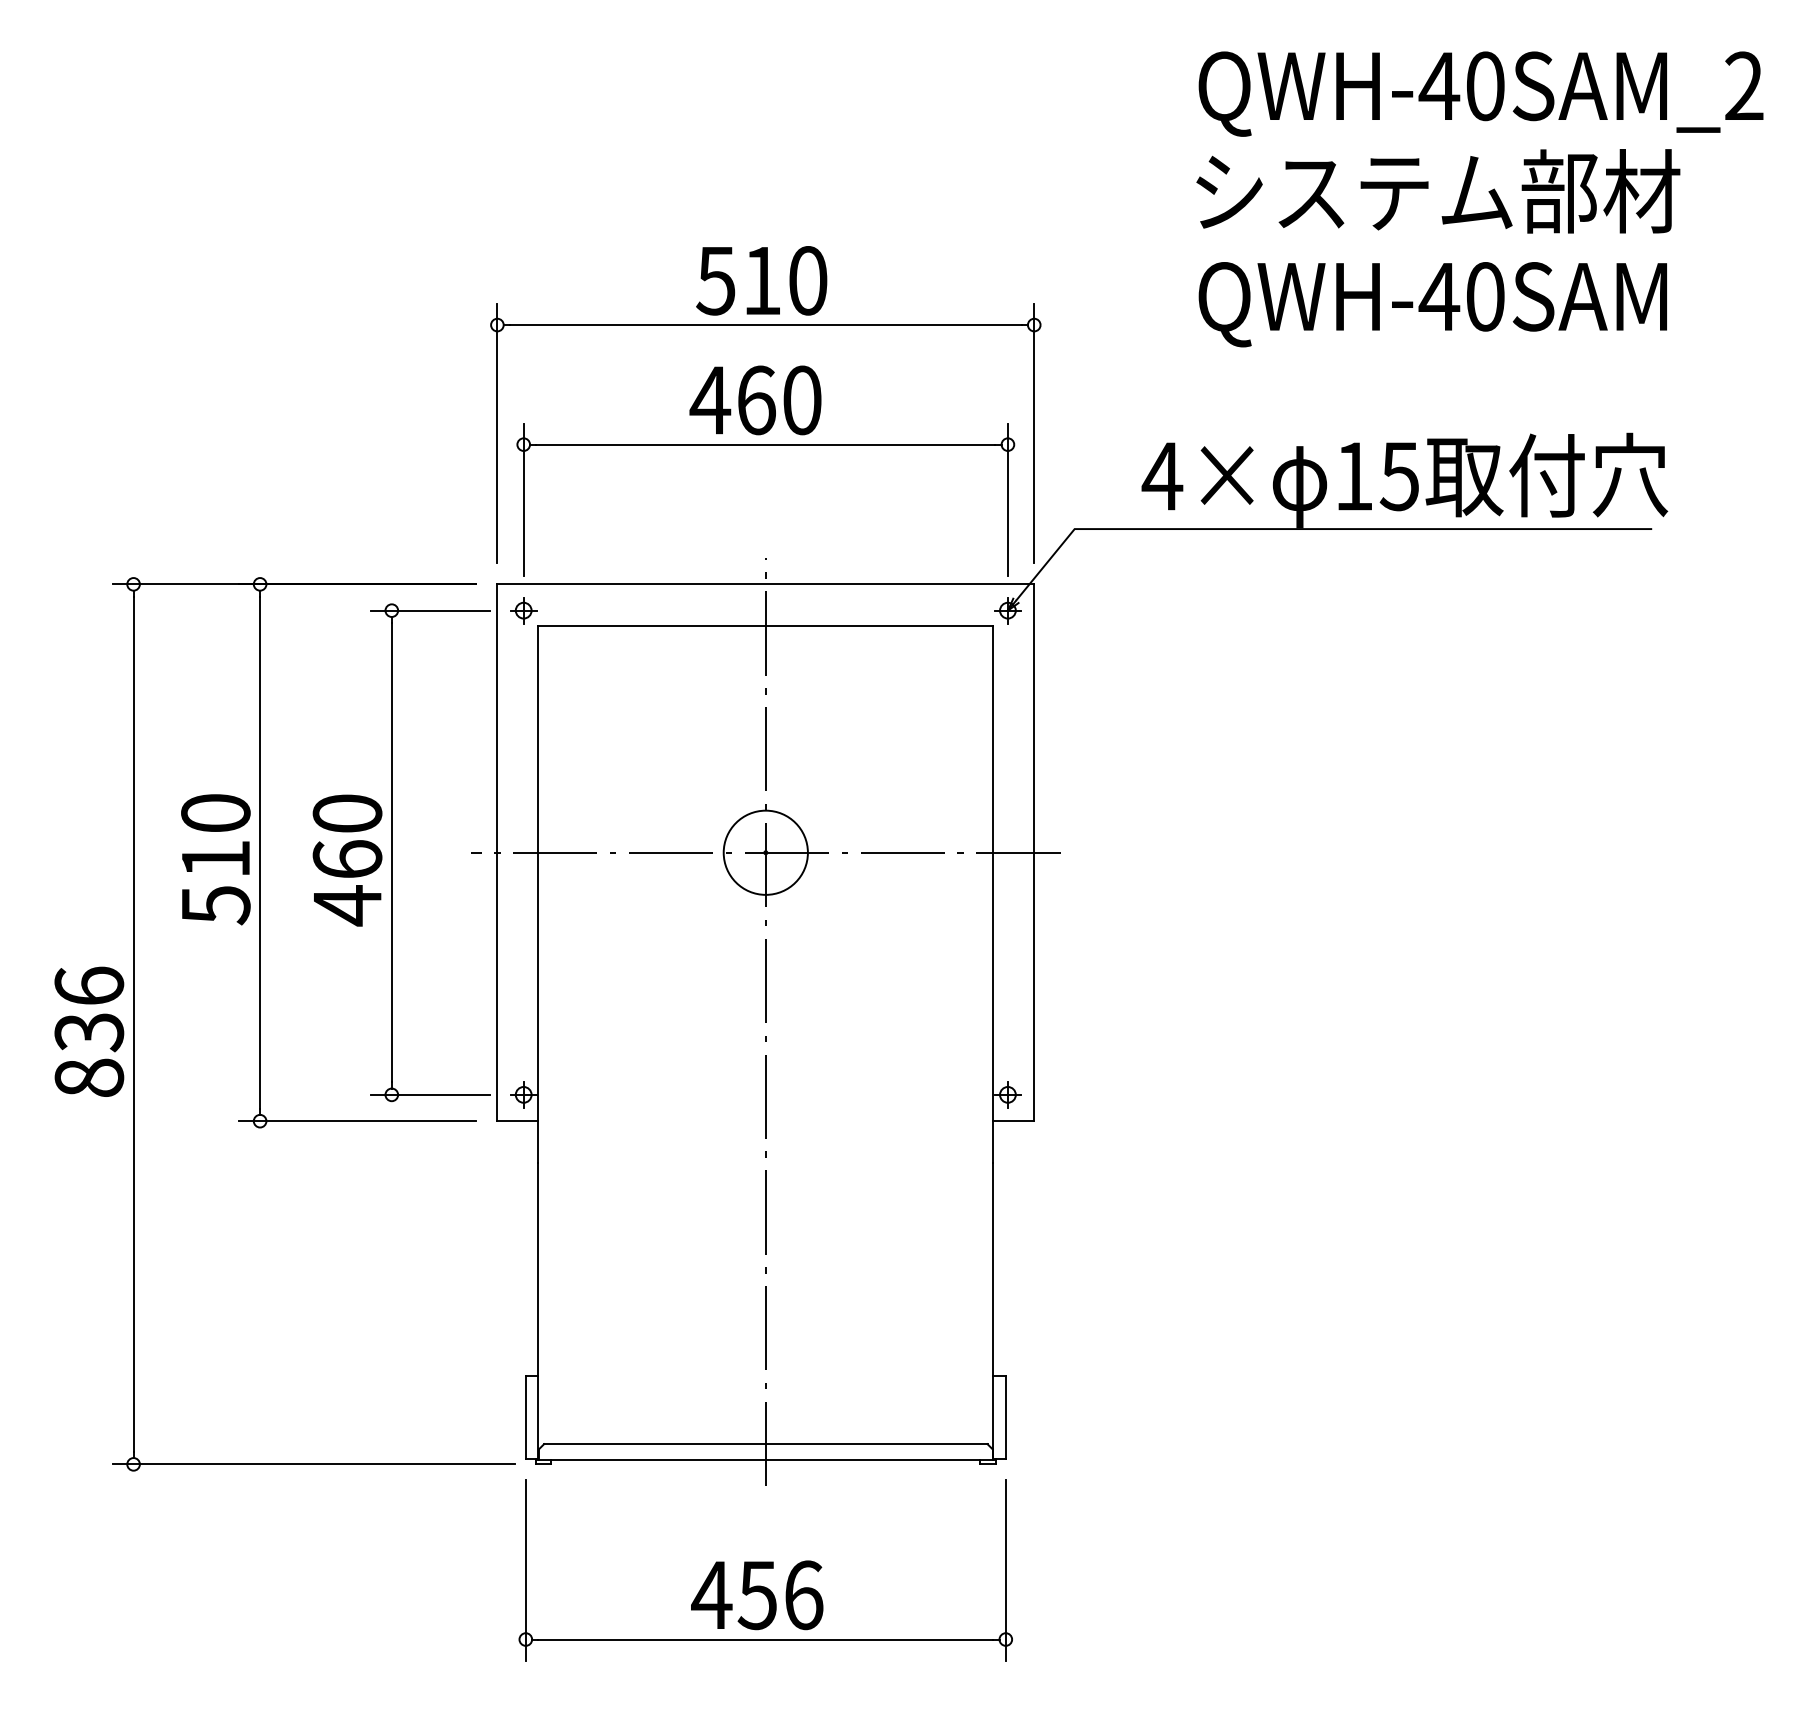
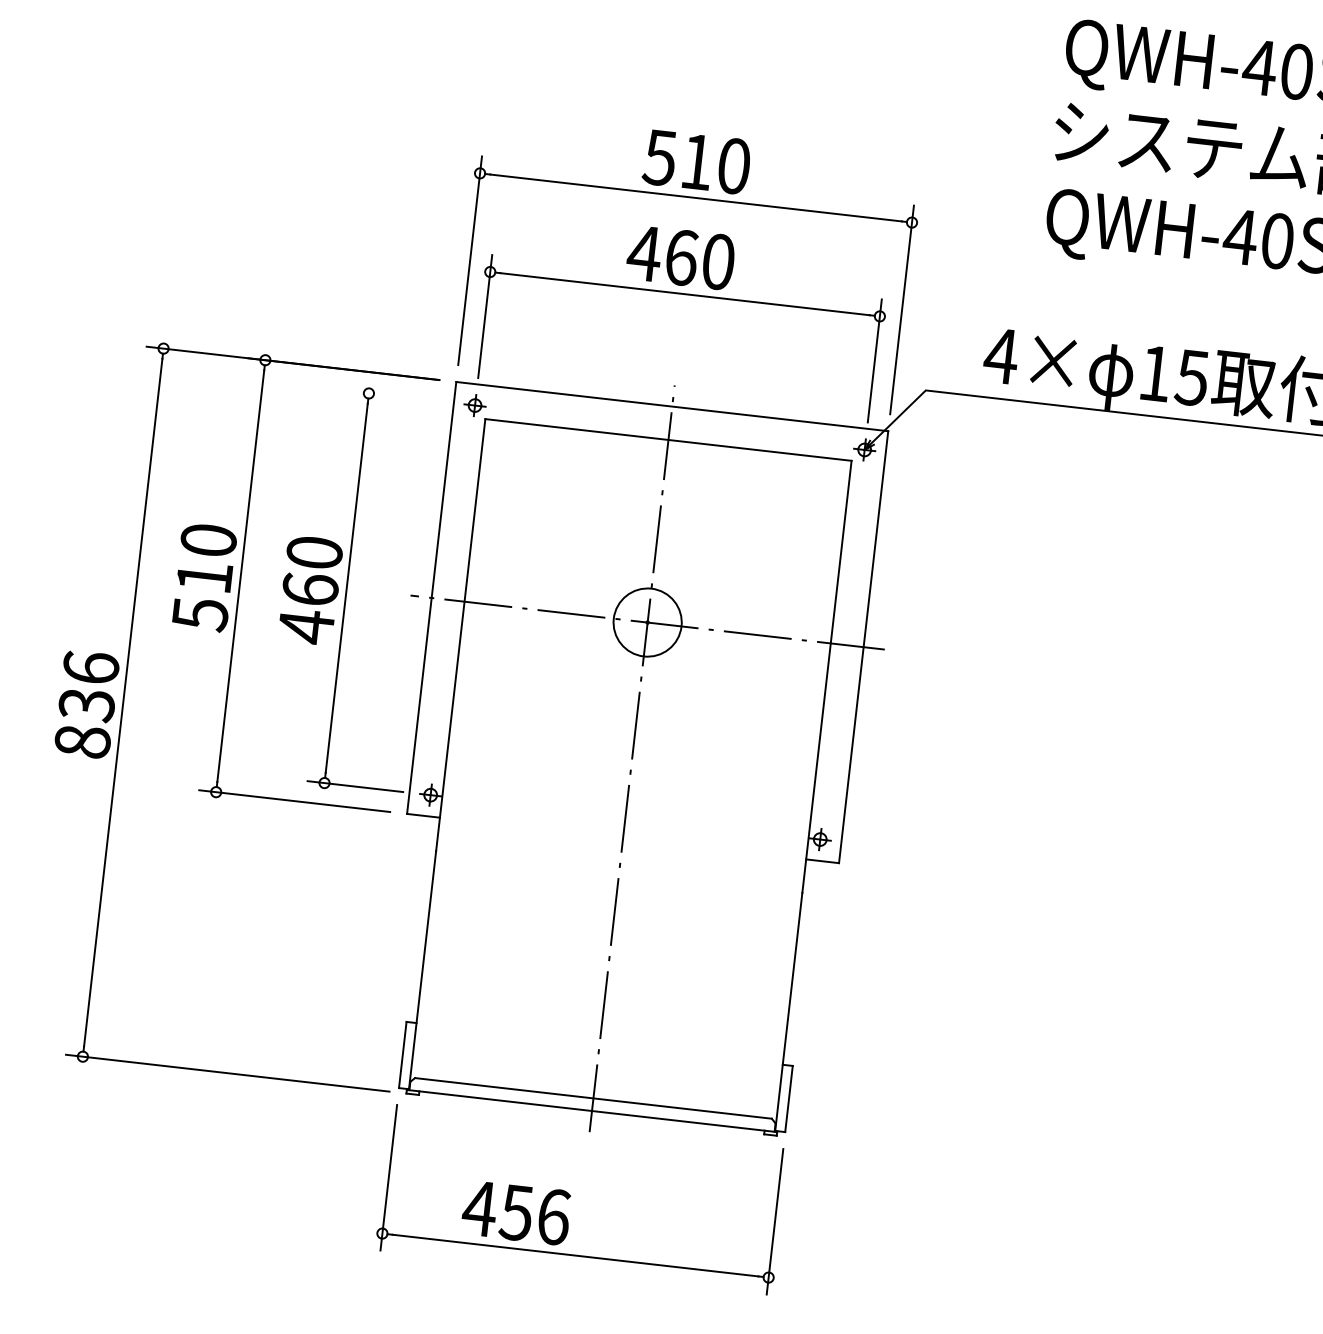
line: (429, 610) -> (399, 396), removed
text: (757, 1595) -> (516, 1212), moved

